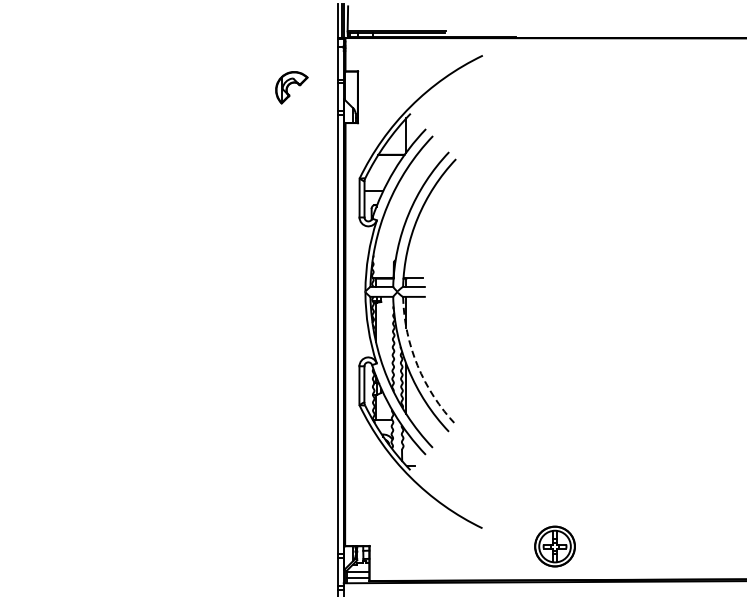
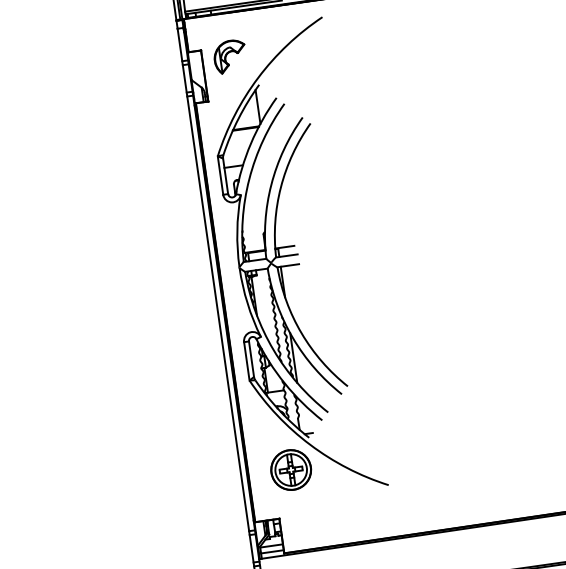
part: (291, 87) -> (229, 56), moved
arc: (417, 365) -> (301, 333), dashed -> solid
part: (554, 546) -> (290, 470), moved

